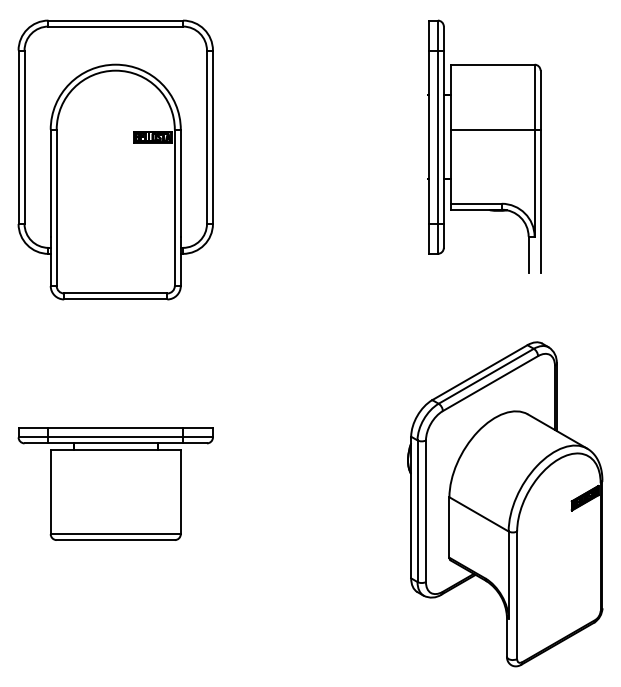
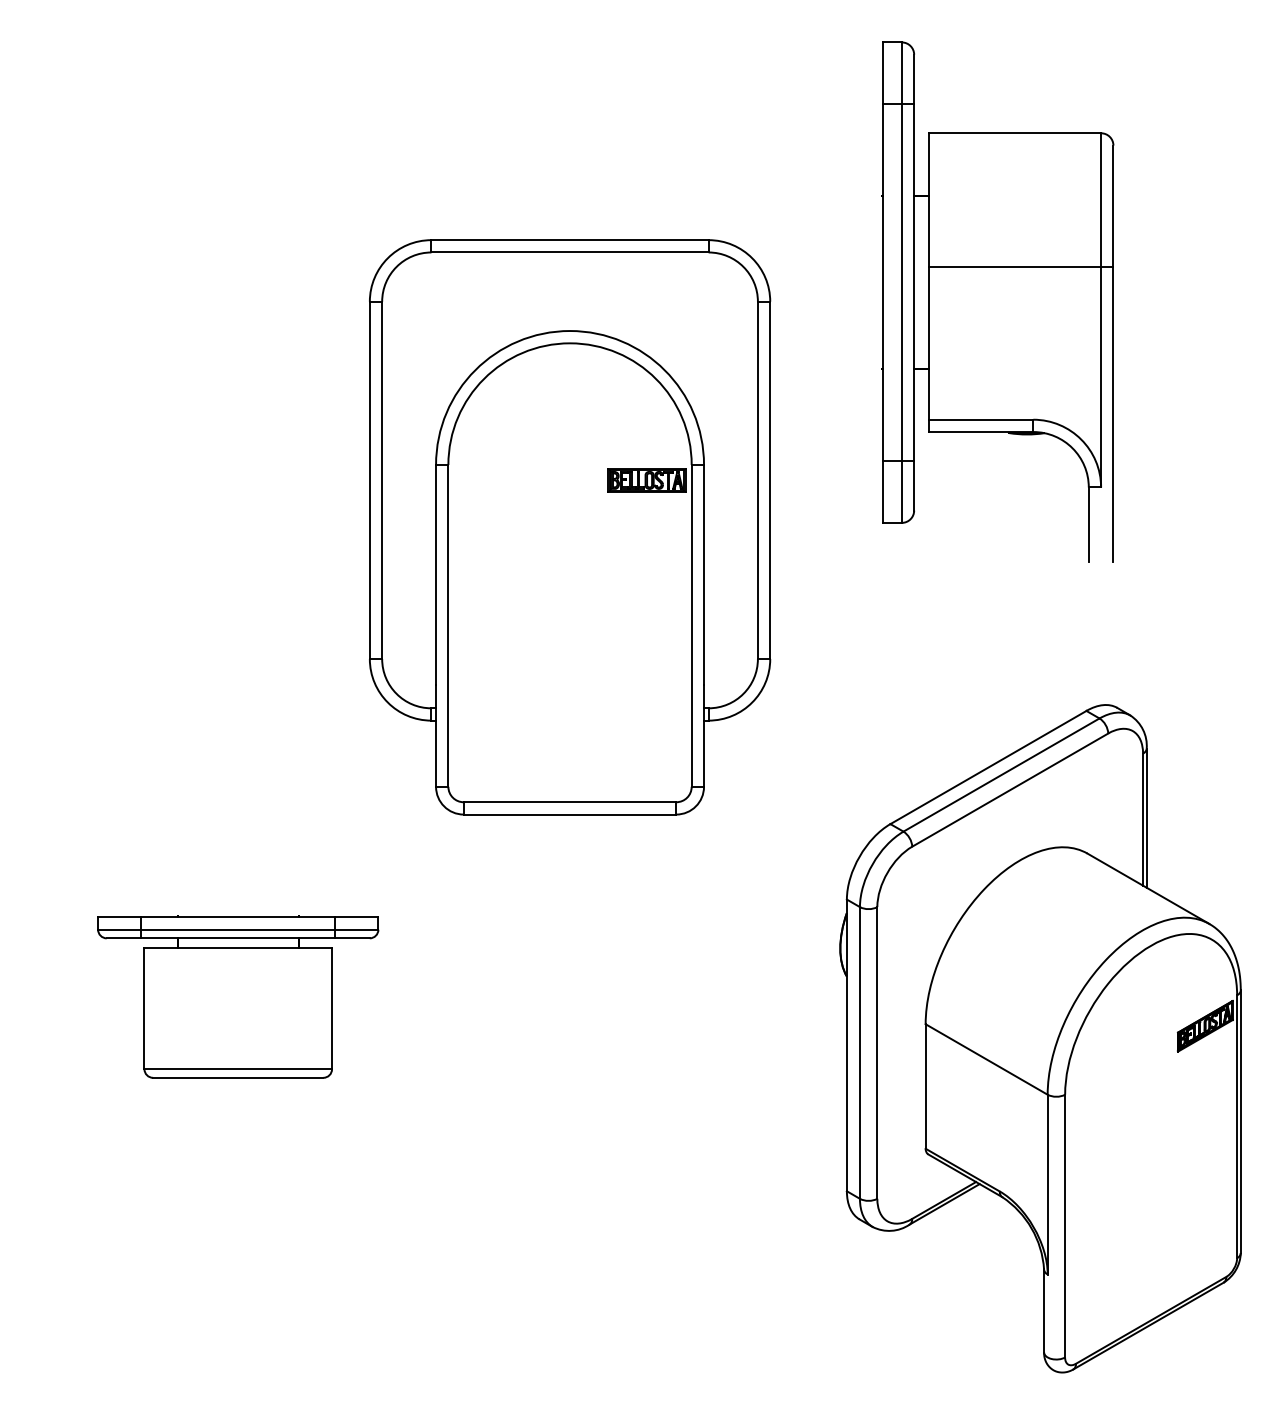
part: (115, 159) -> (569, 526), moved
part: (115, 483) -> (237, 995), size x0.7

